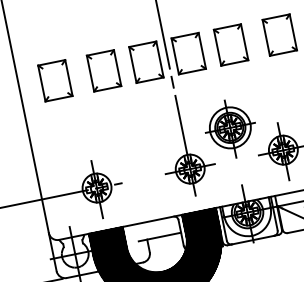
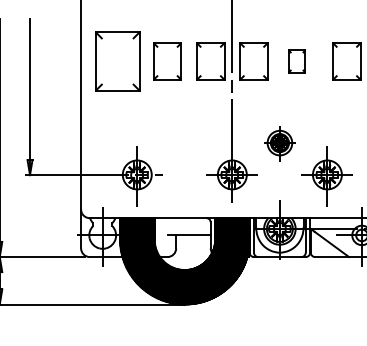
part: (230, 45) -> (296, 61), size x0.6
part: (55, 80) -> (117, 61), size x1.6
part: (230, 128) -> (279, 143), size x0.6

